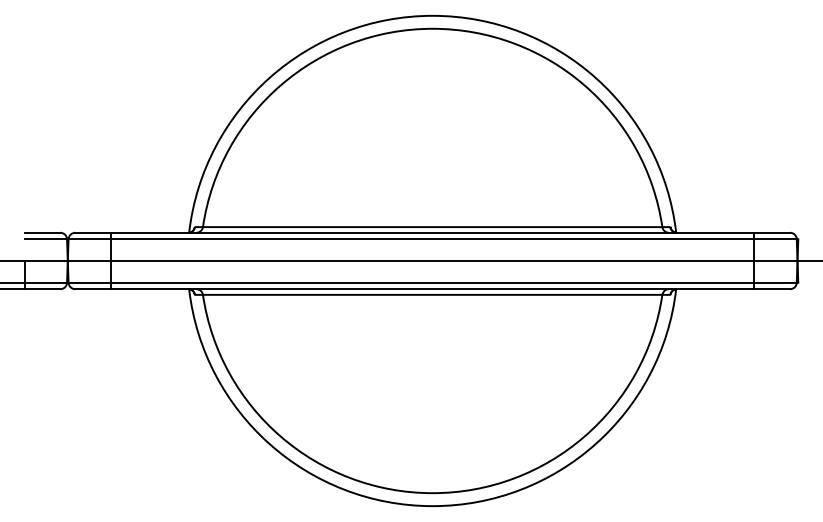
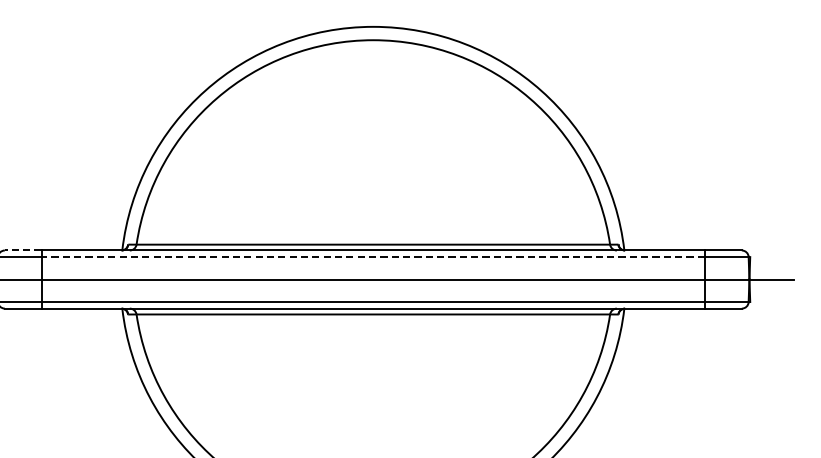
line: (93, 232) -> (23, 250), solid -> dashed
line: (432, 239) -> (373, 257), solid -> dashed

